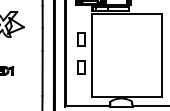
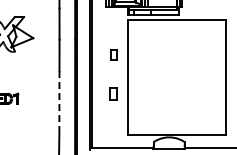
part: (81, 39) -> (113, 55), size x0.6
part: (81, 67) -> (113, 94), size x0.7
line: (42, 73) -> (59, 102), solid -> dashed

